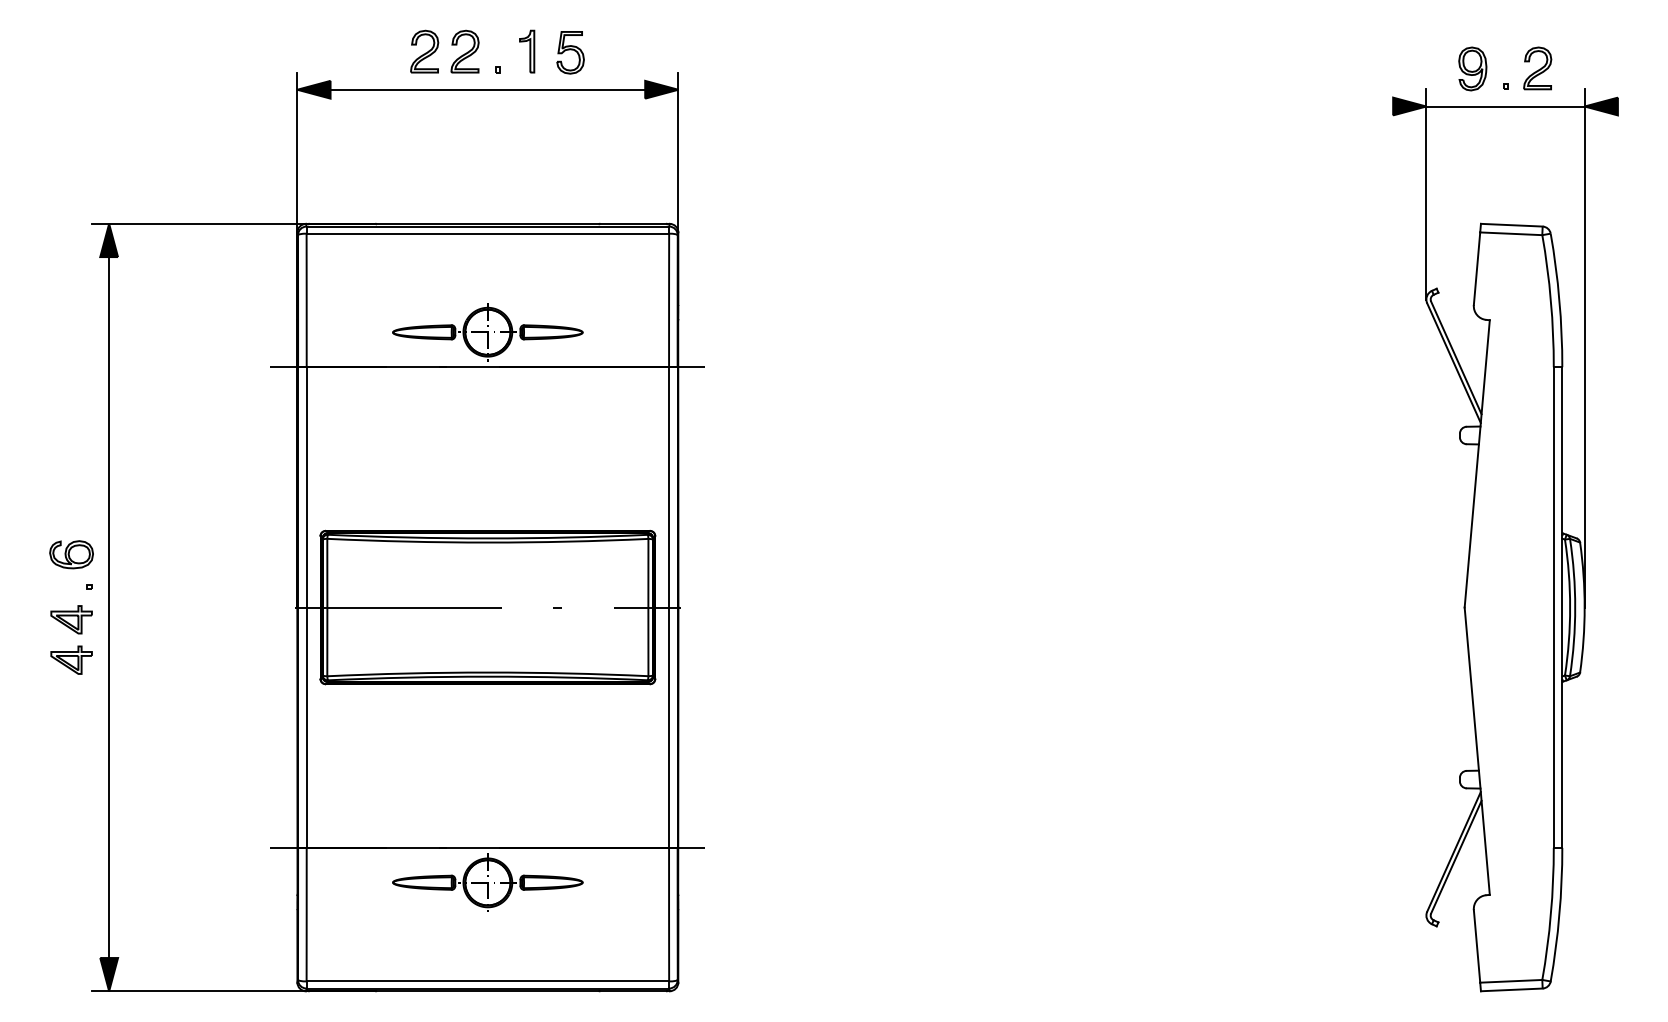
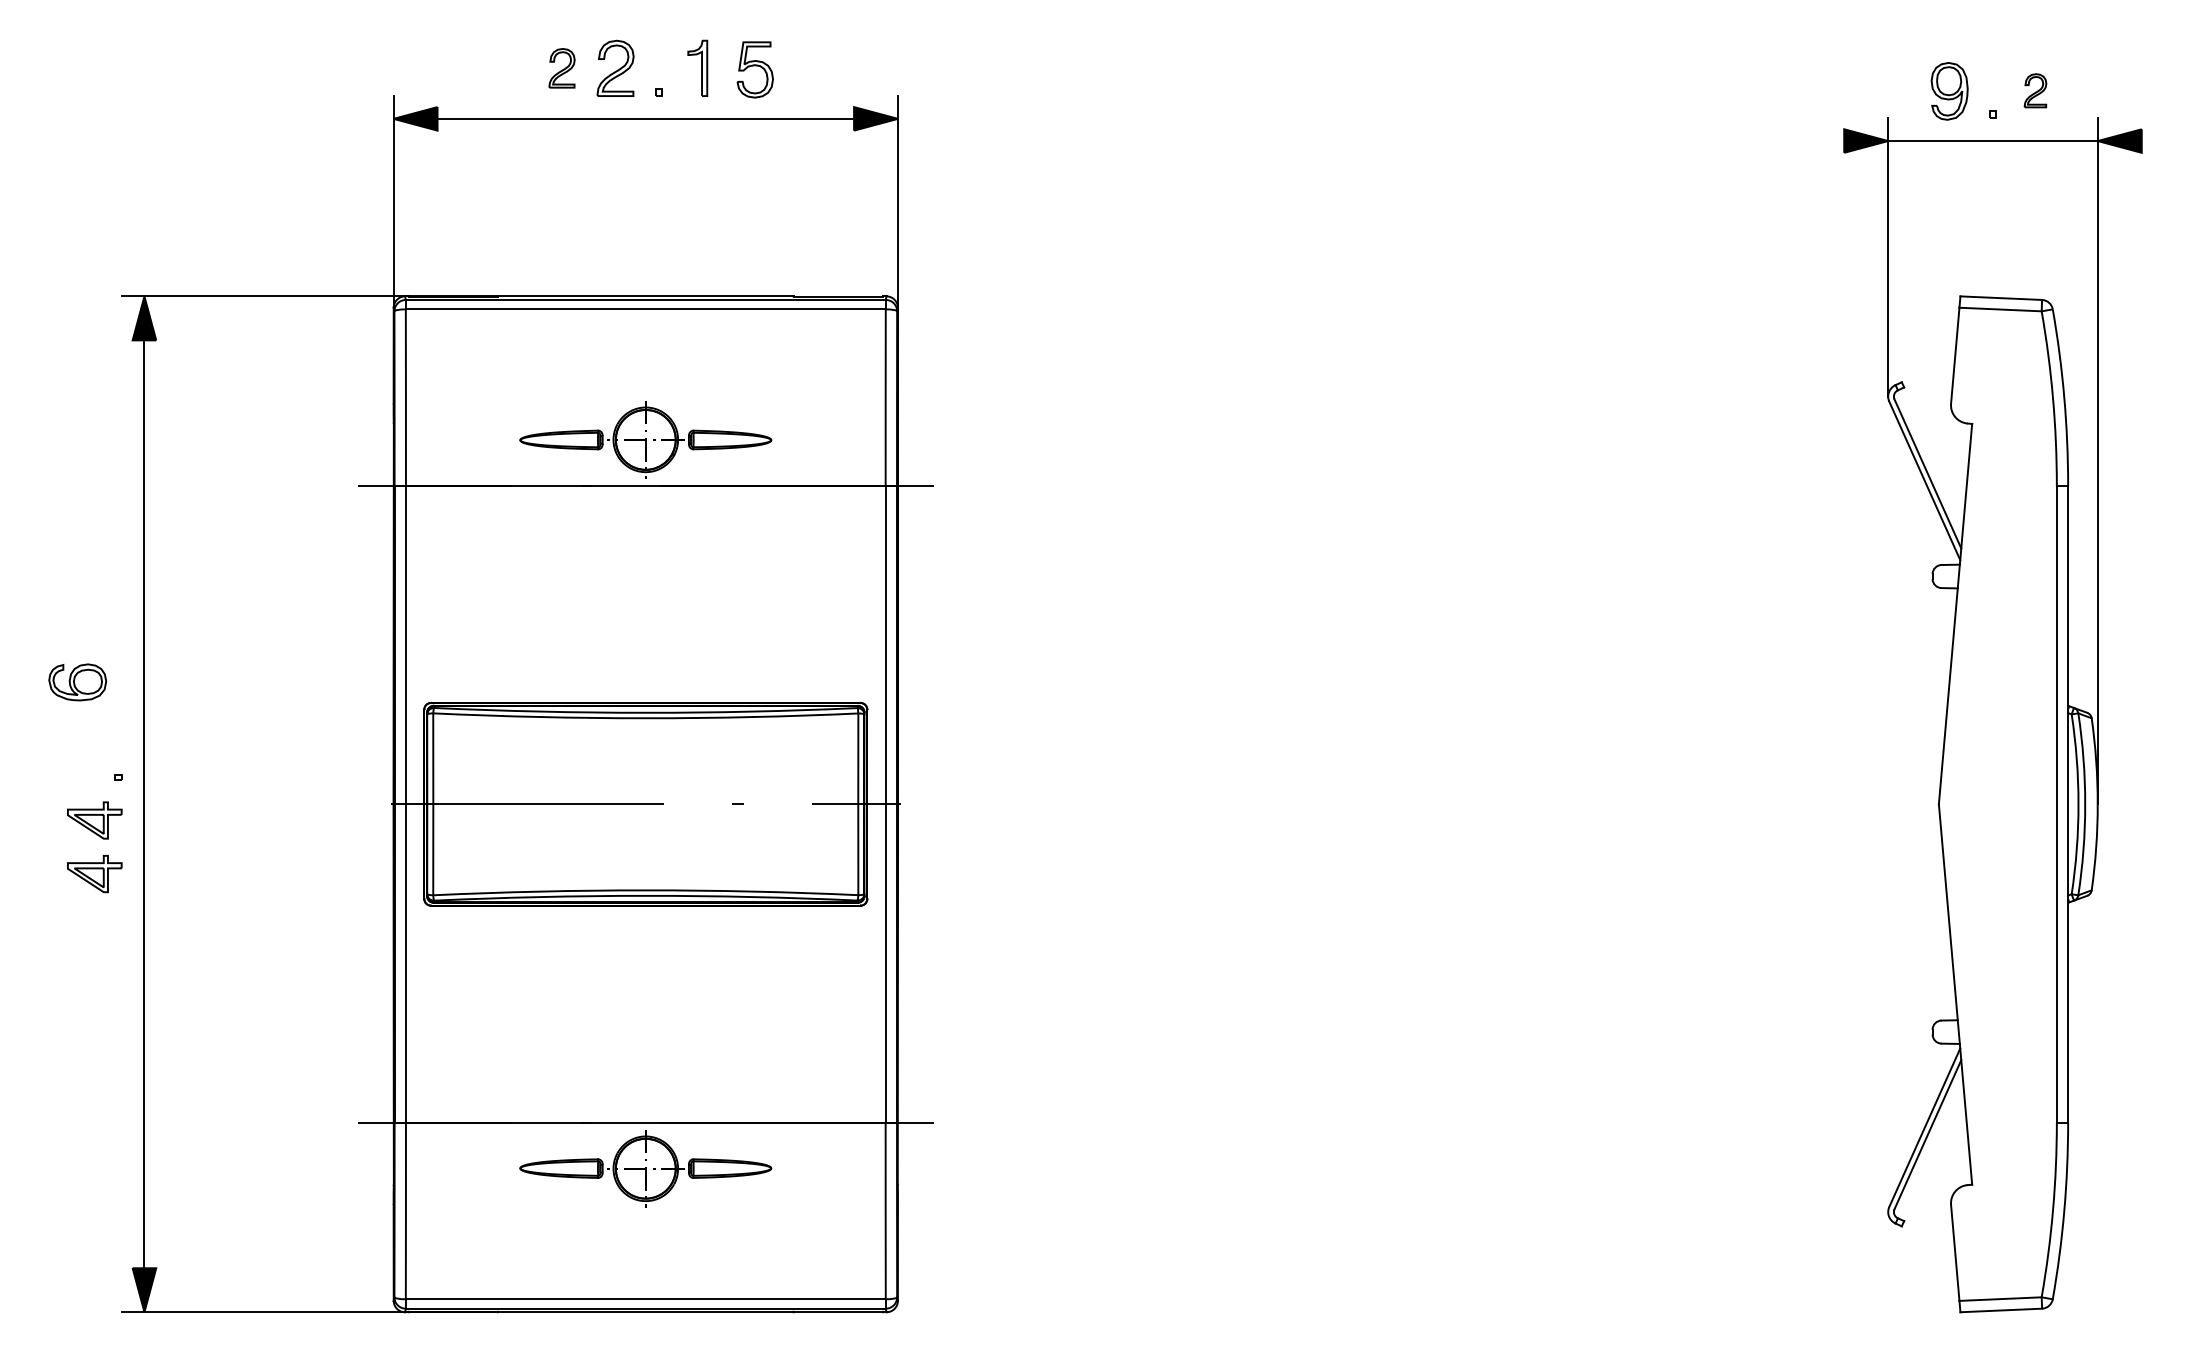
part: (424, 50) -> (561, 67), size x0.7
part: (1537, 68) -> (2035, 90), size x0.6
part: (71, 554) -> (77, 682), moved

